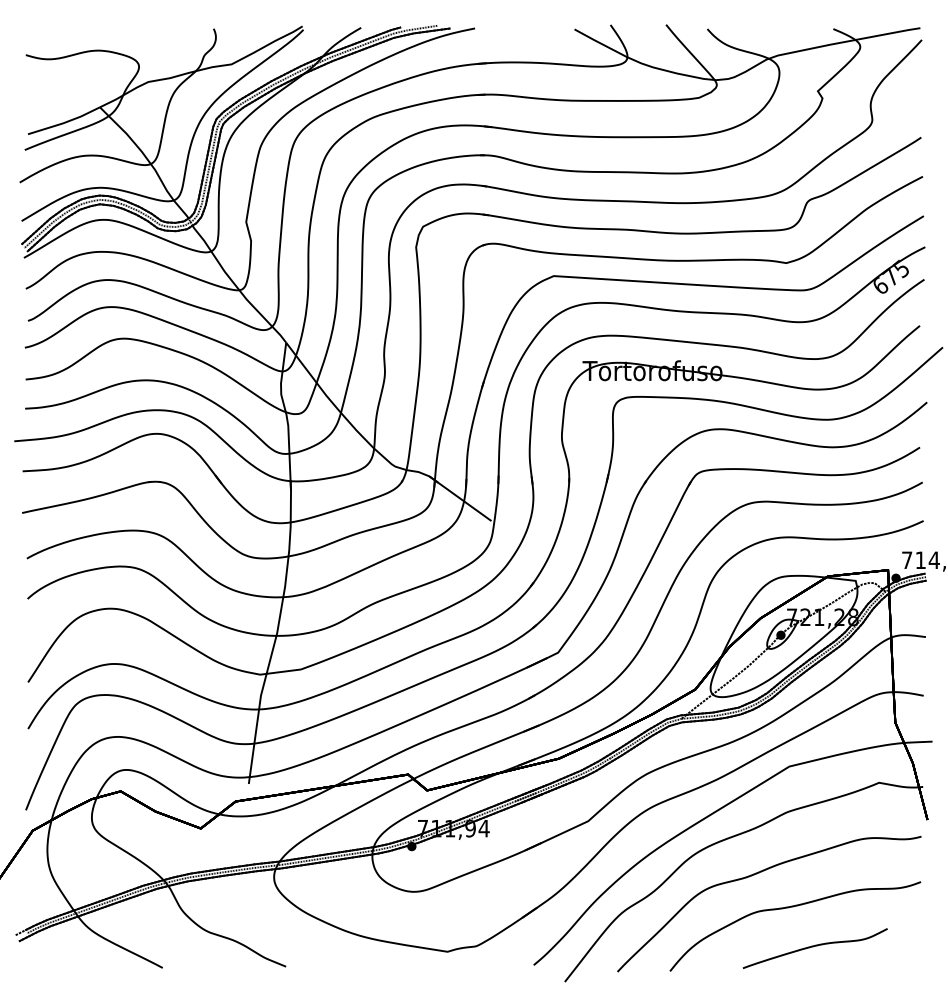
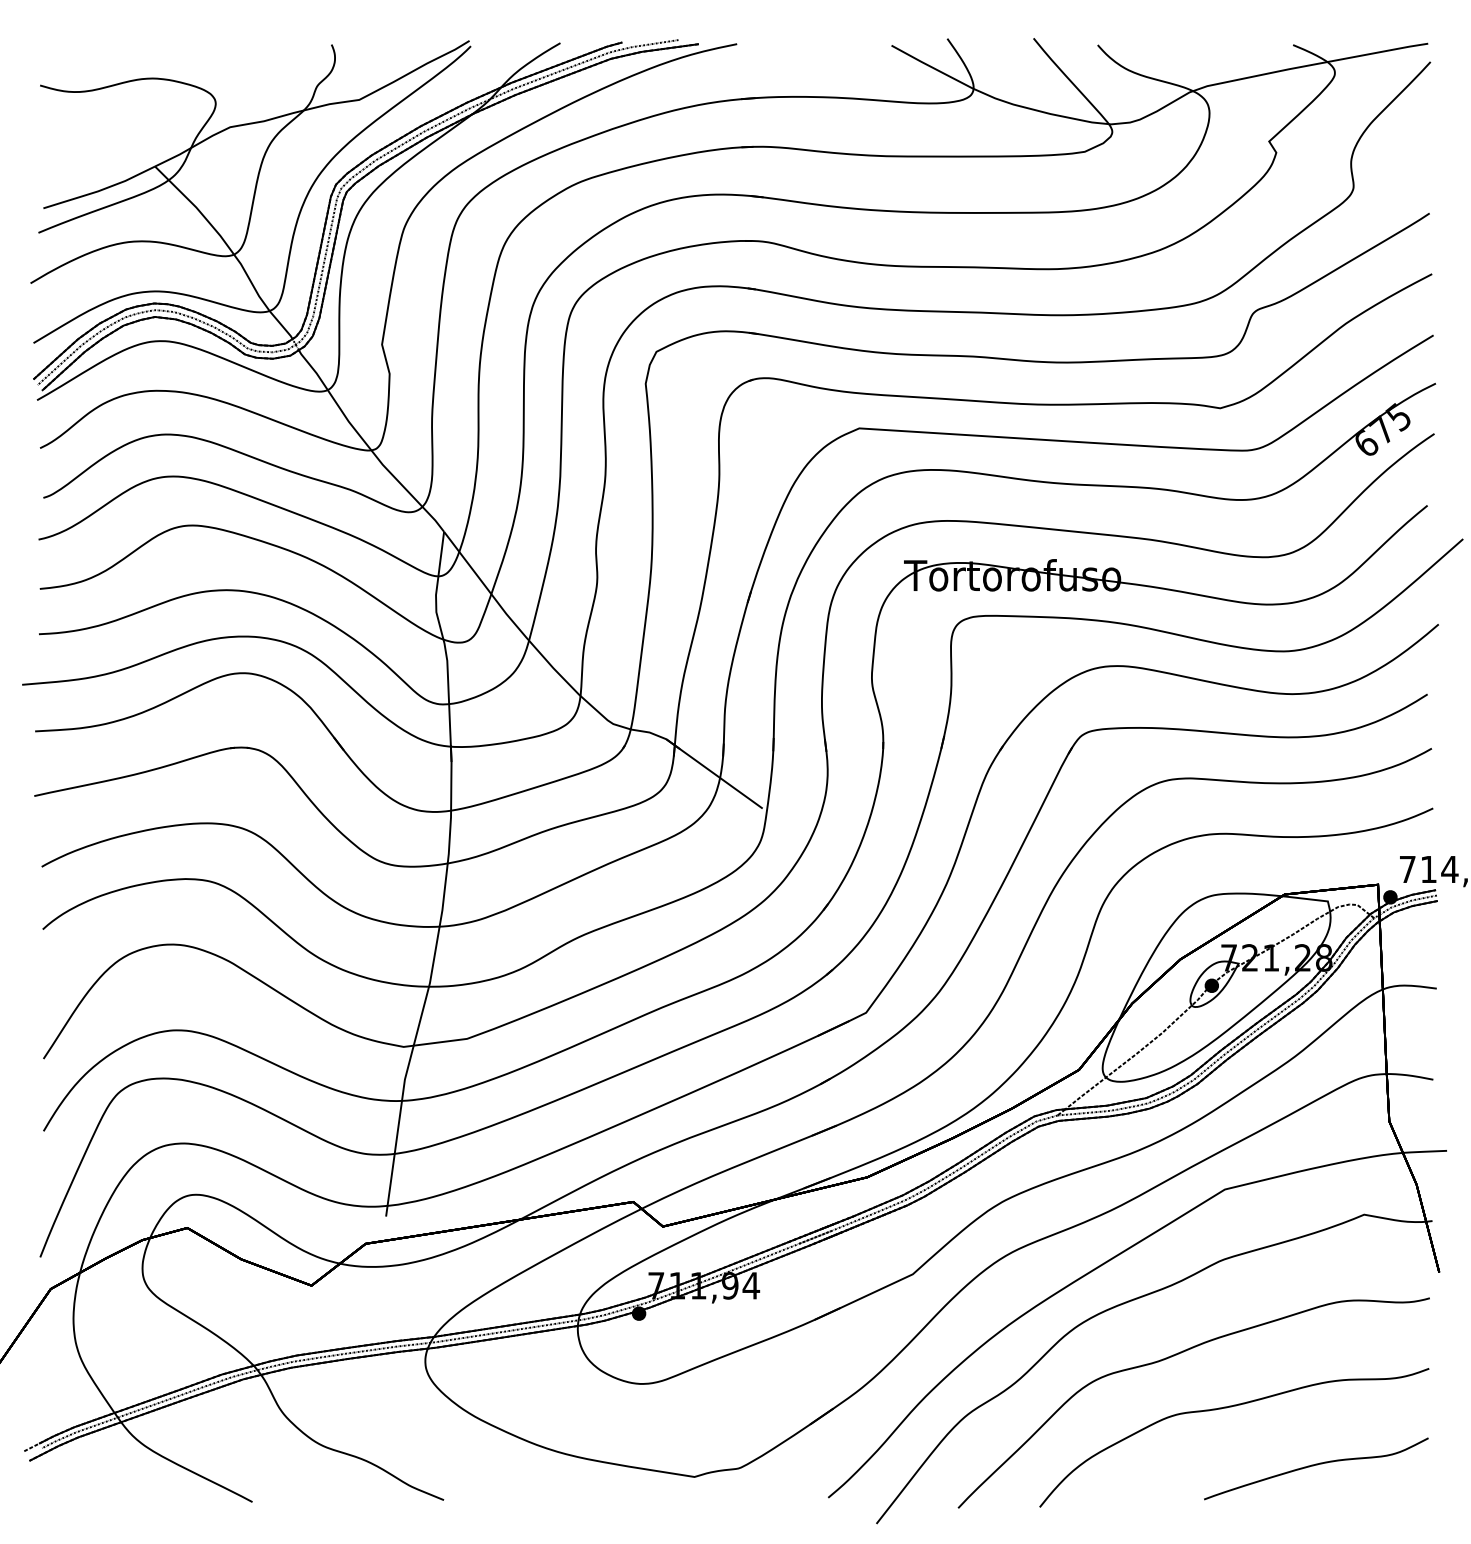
curve: (813, 947) -> (1313, 1467), moved

